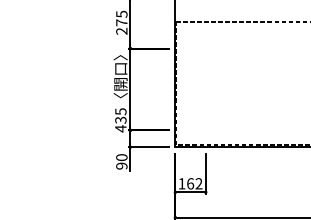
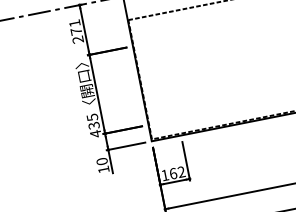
text: (121, 13) -> (74, 22), 275 -> 271
text: (121, 165) -> (103, 169), 90 -> 10

